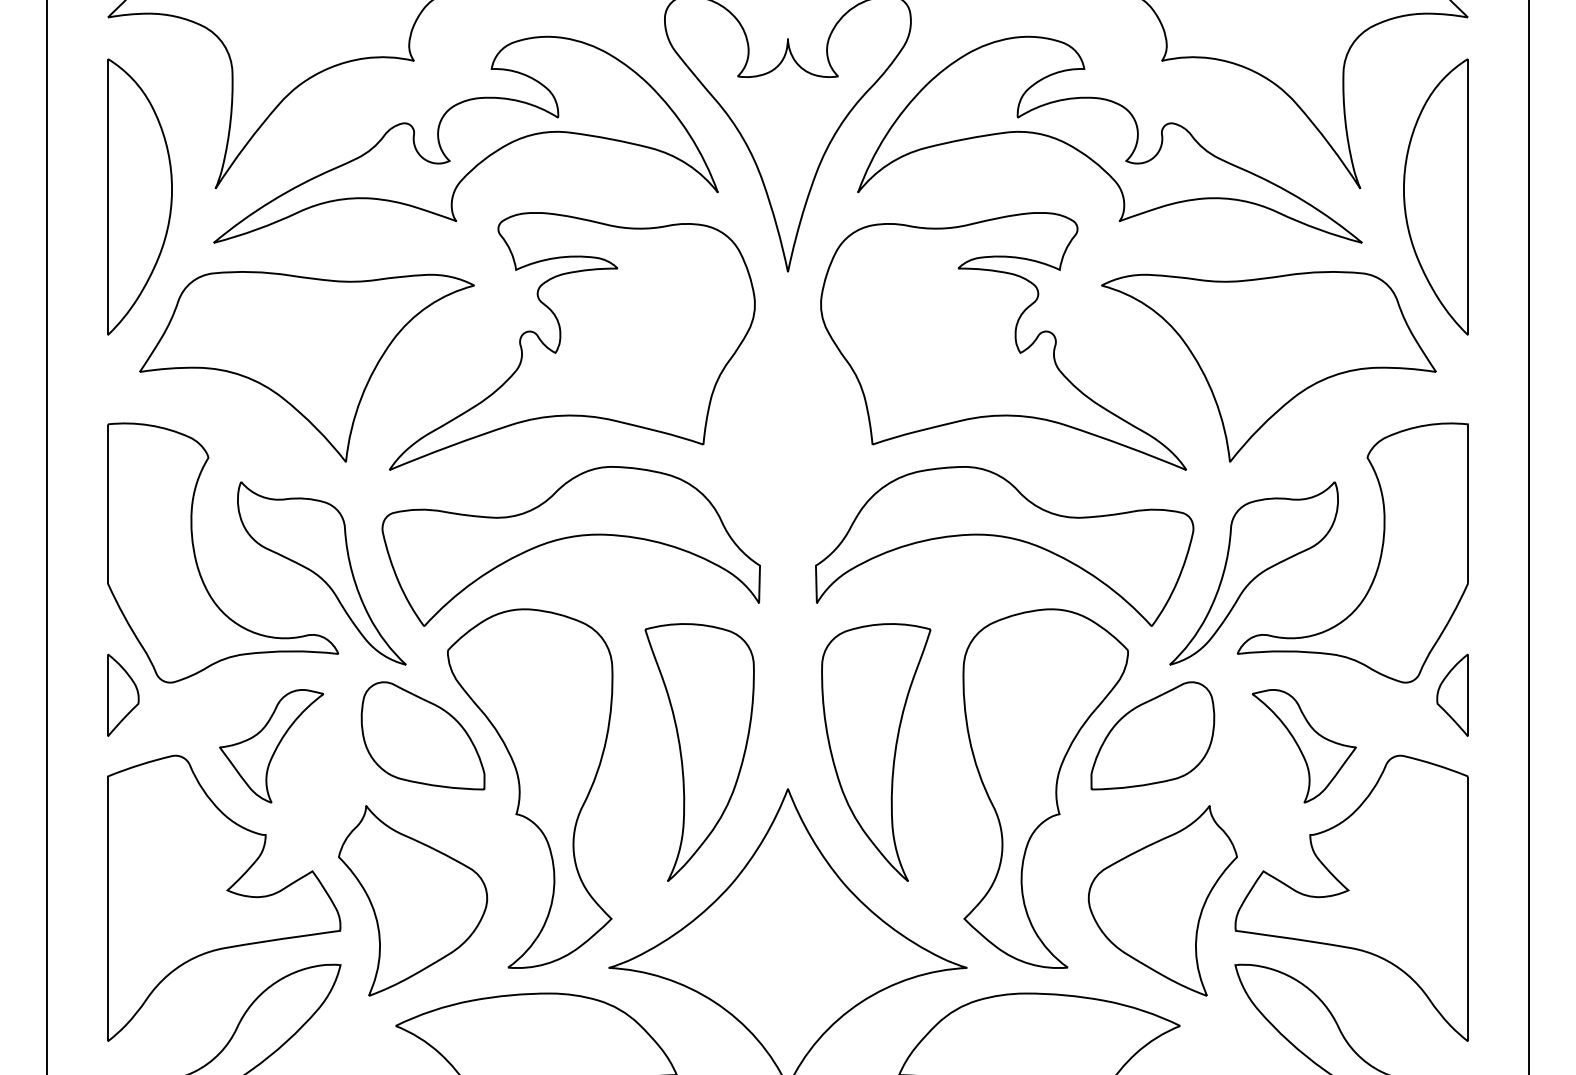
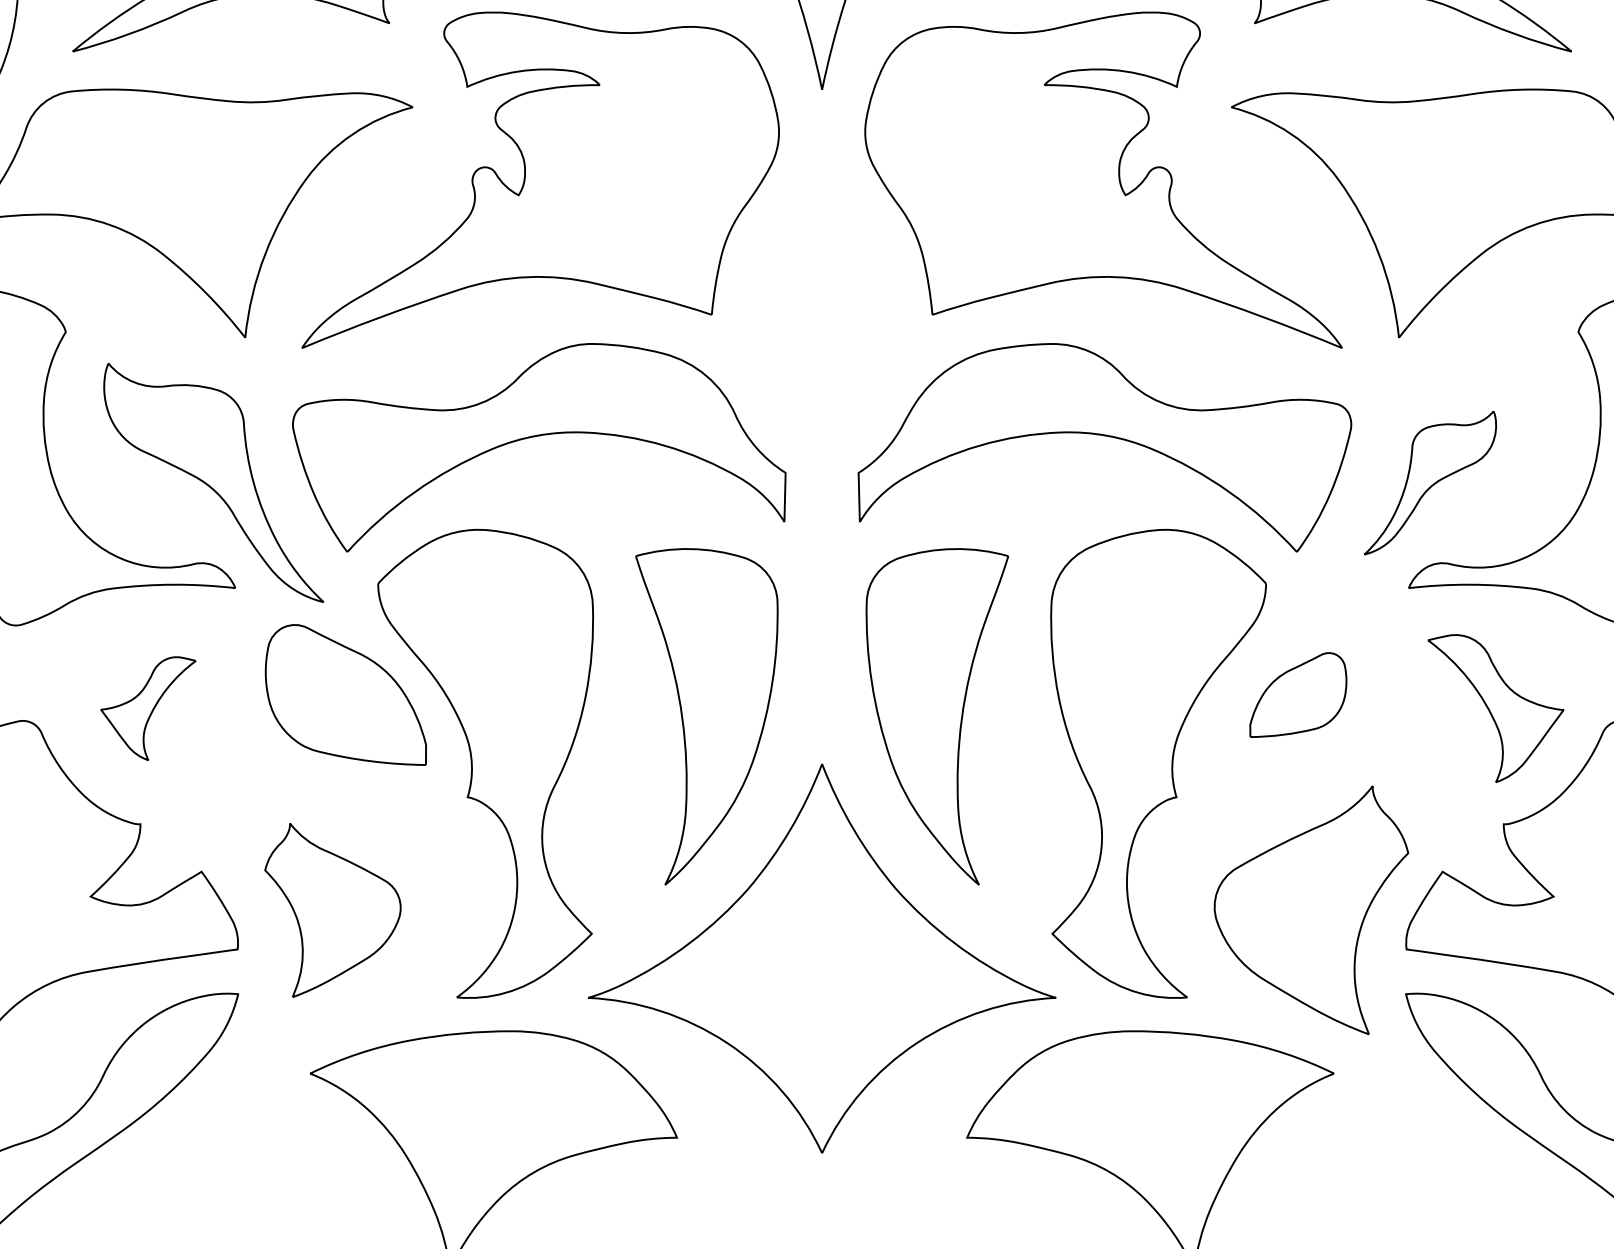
part: (1253, 573) -> (1429, 483), size x0.6
part: (1152, 735) -> (1297, 694), size x0.6
part: (271, 746) -> (148, 708), size x0.7
part: (413, 900) -> (333, 909), size x0.7

